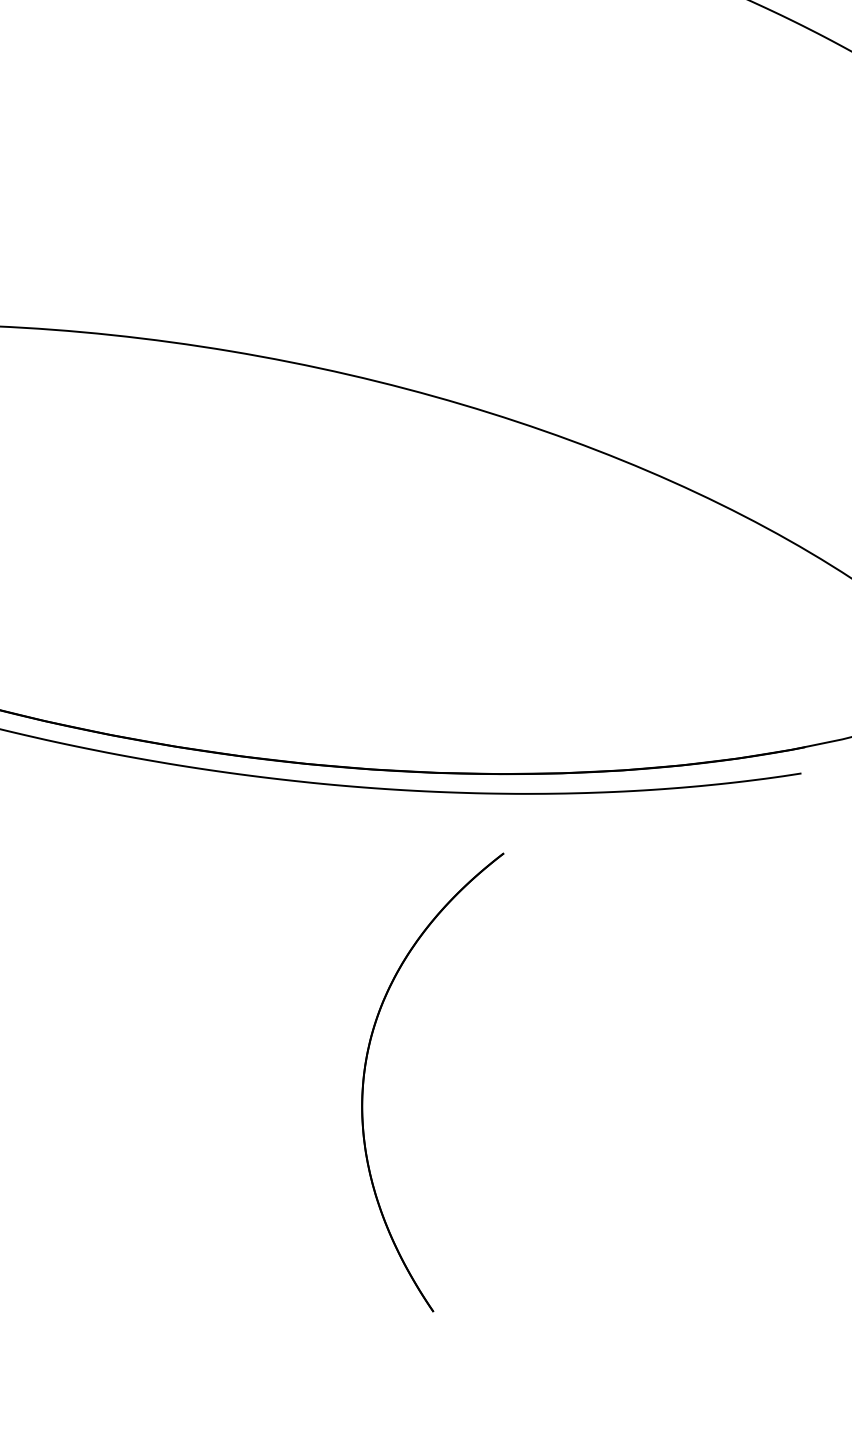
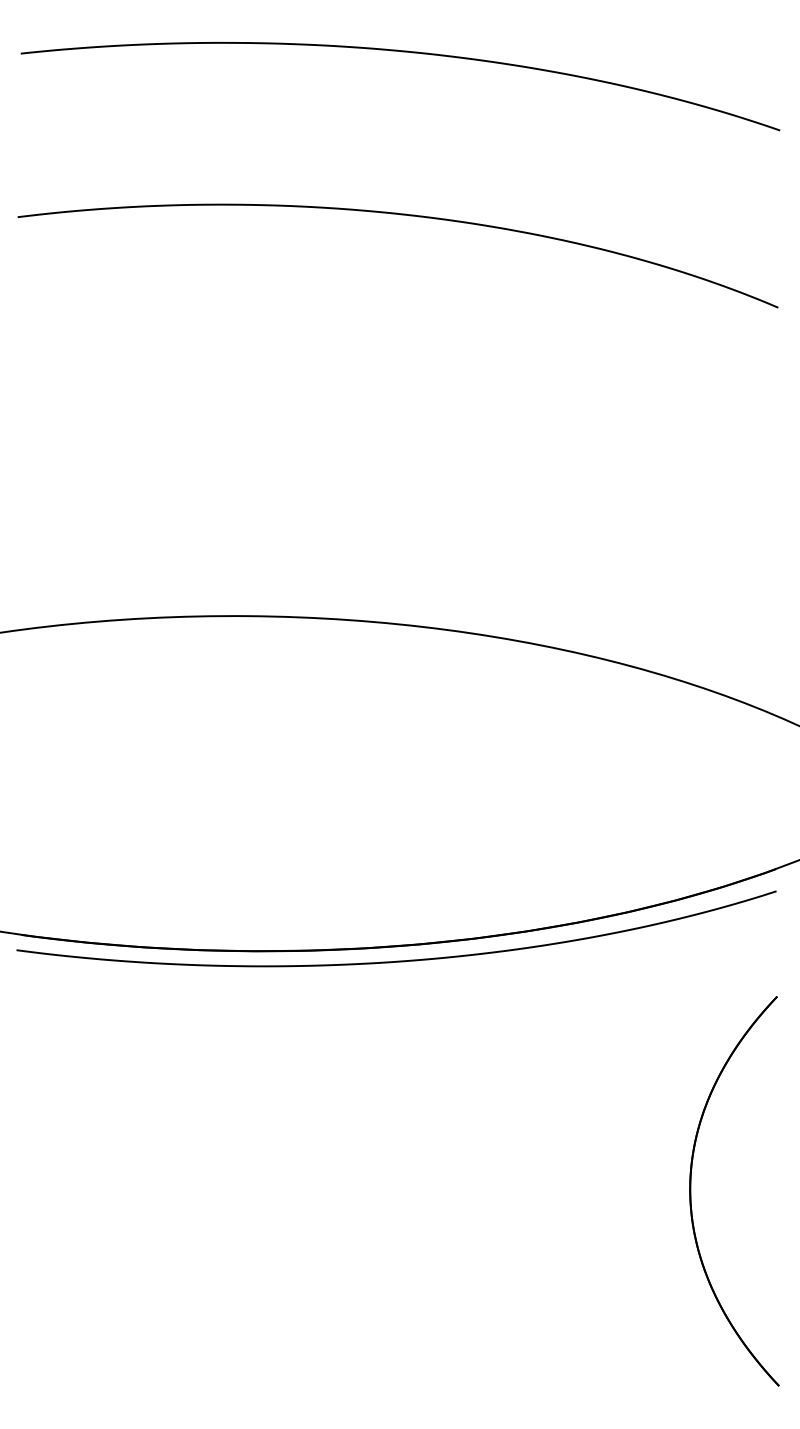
part: (366, 1066) -> (691, 1191), moved

